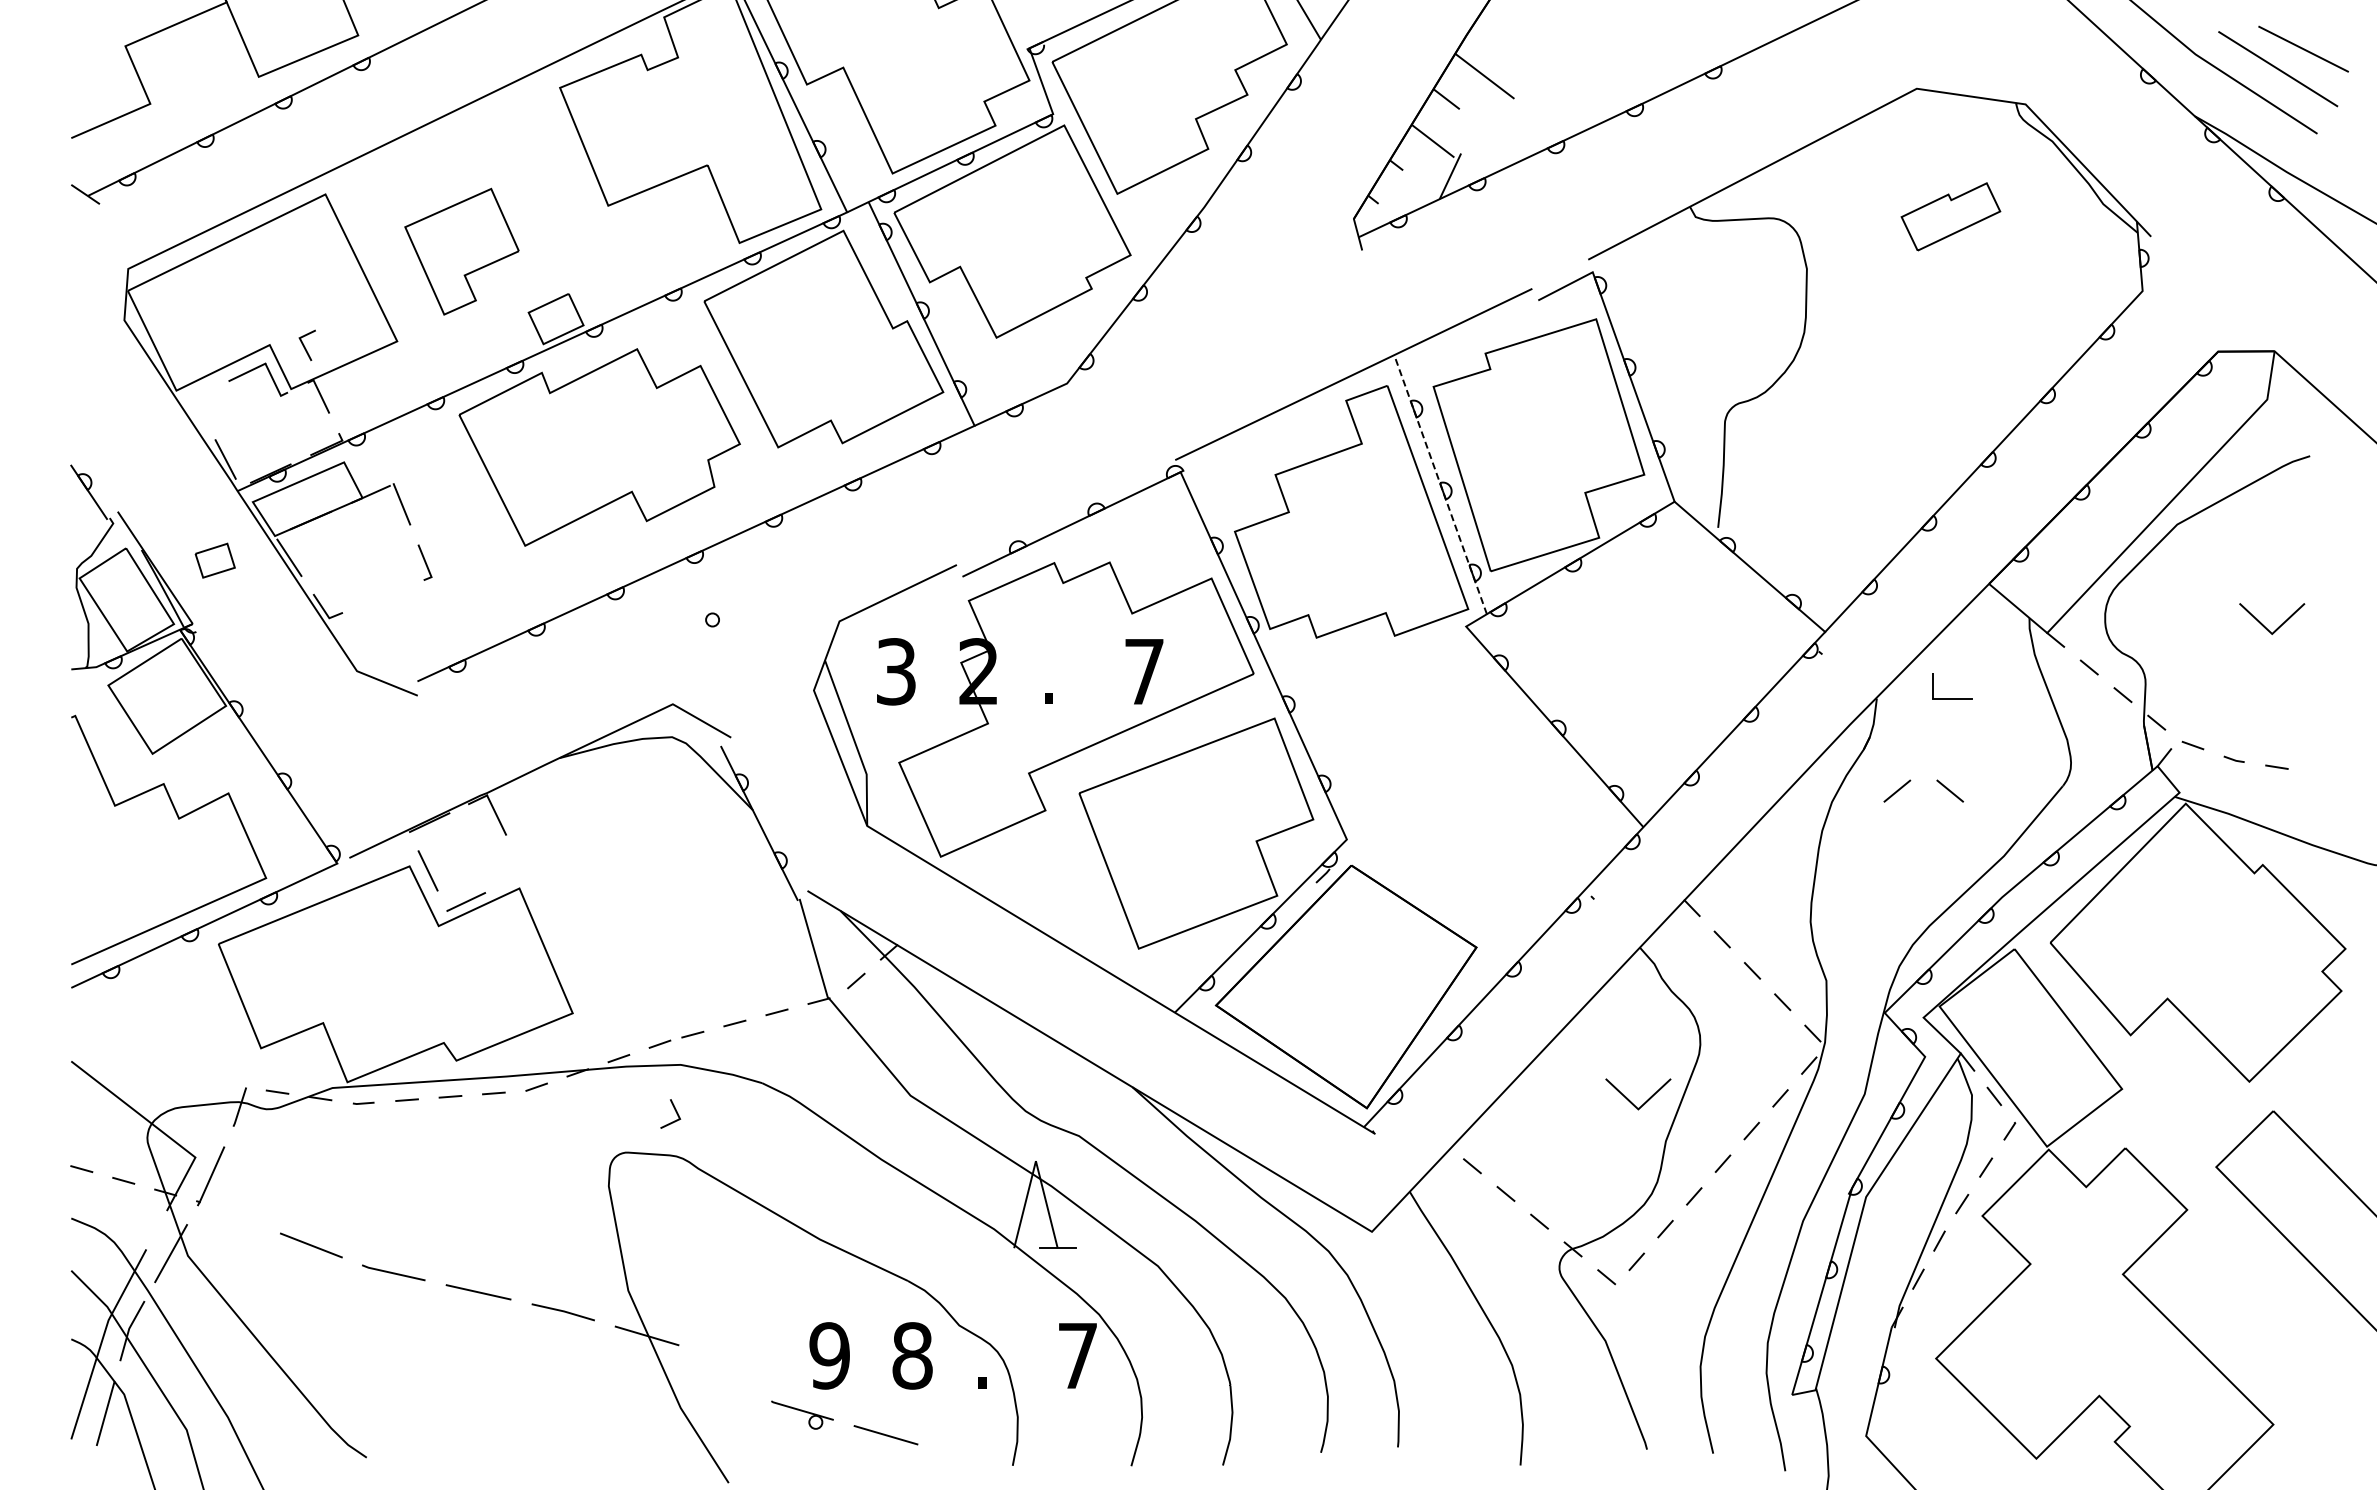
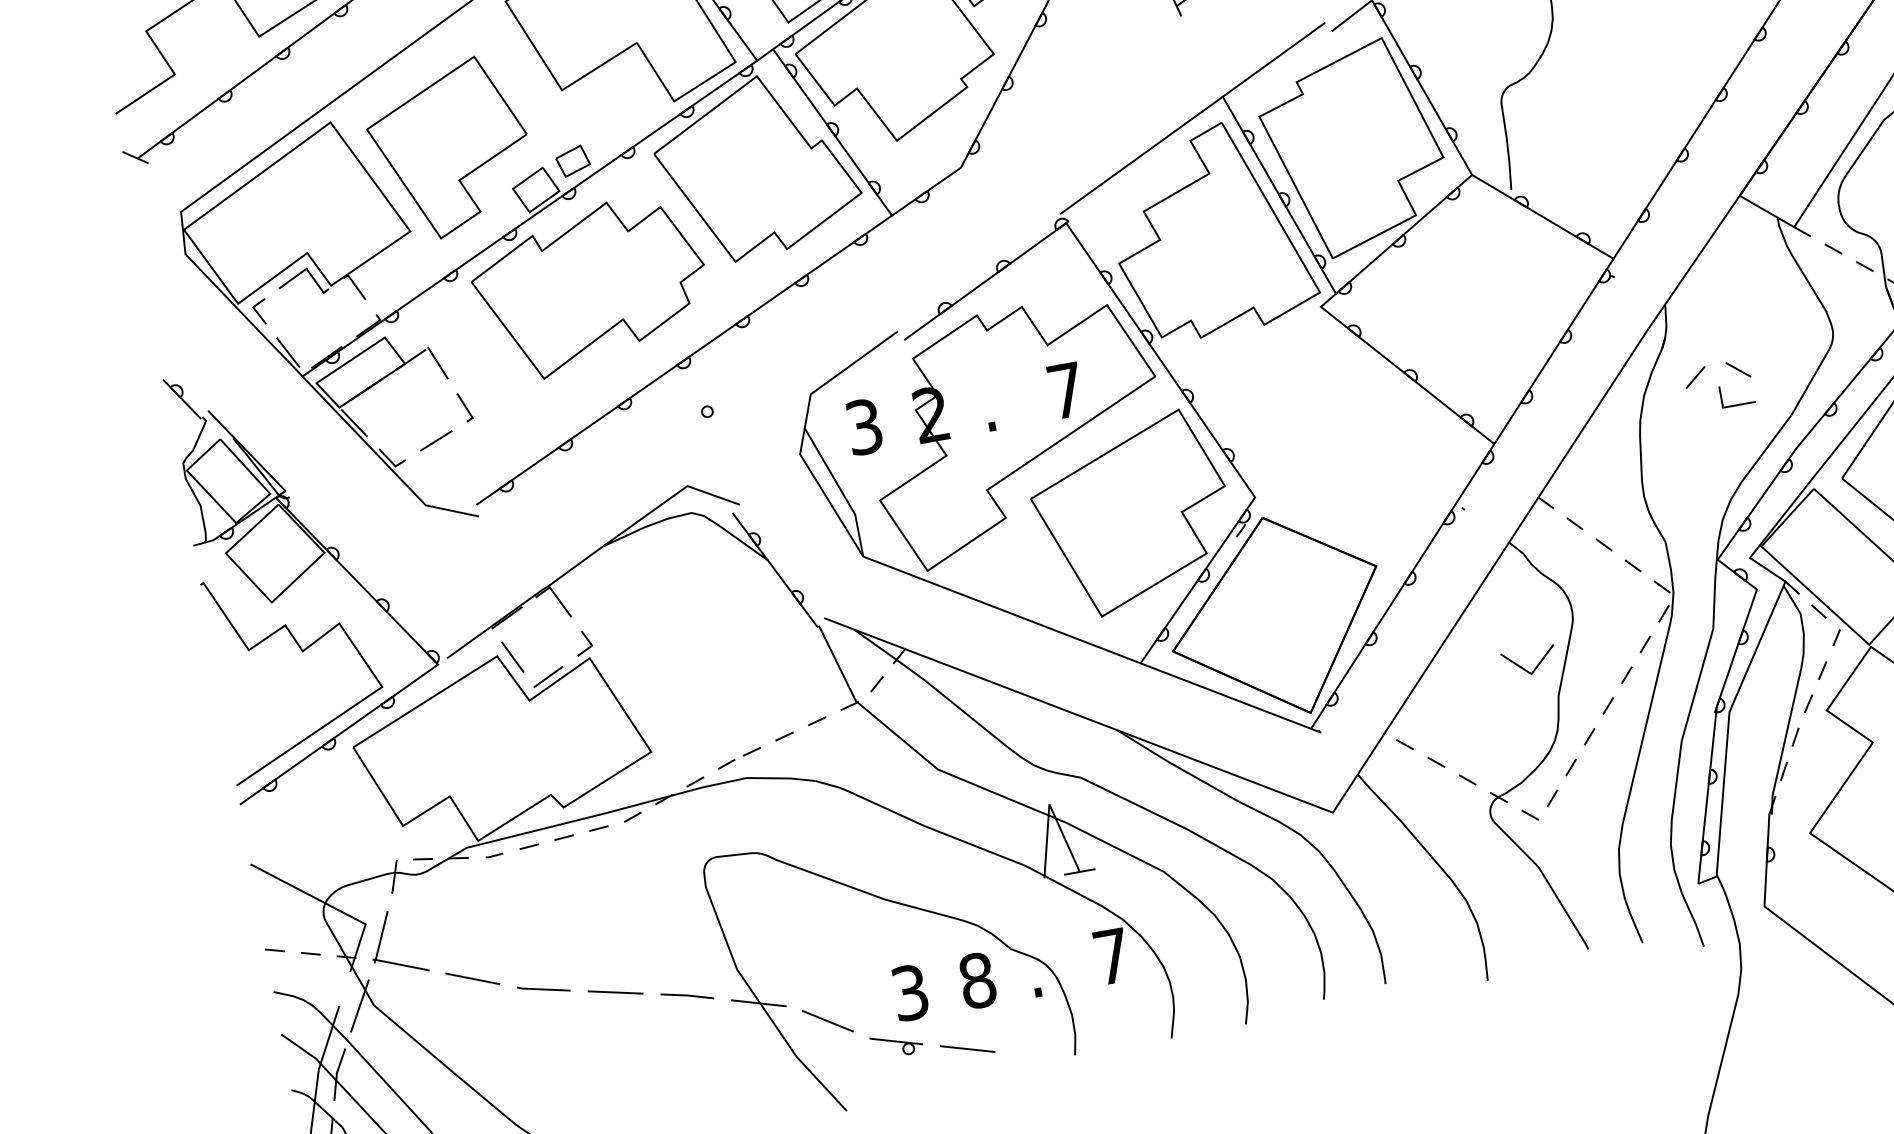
part: (461, 251) -> (449, 148), size x1.67
line: (304, 344) -> (258, 311), moved
line: (1440, 484) -> (1279, 195), dashed -> solid
part: (214, 560) -> (572, 161), moved
line: (383, 596) -> (436, 440), added
part: (1952, 698) -> (1739, 404), moved
line: (674, 1110) -> (586, 639), moved
line: (229, 1213) -> (401, 964), added
text: (829, 1355) -> (910, 992), 9 -> 3
line: (724, 1371) -> (827, 1020), added

